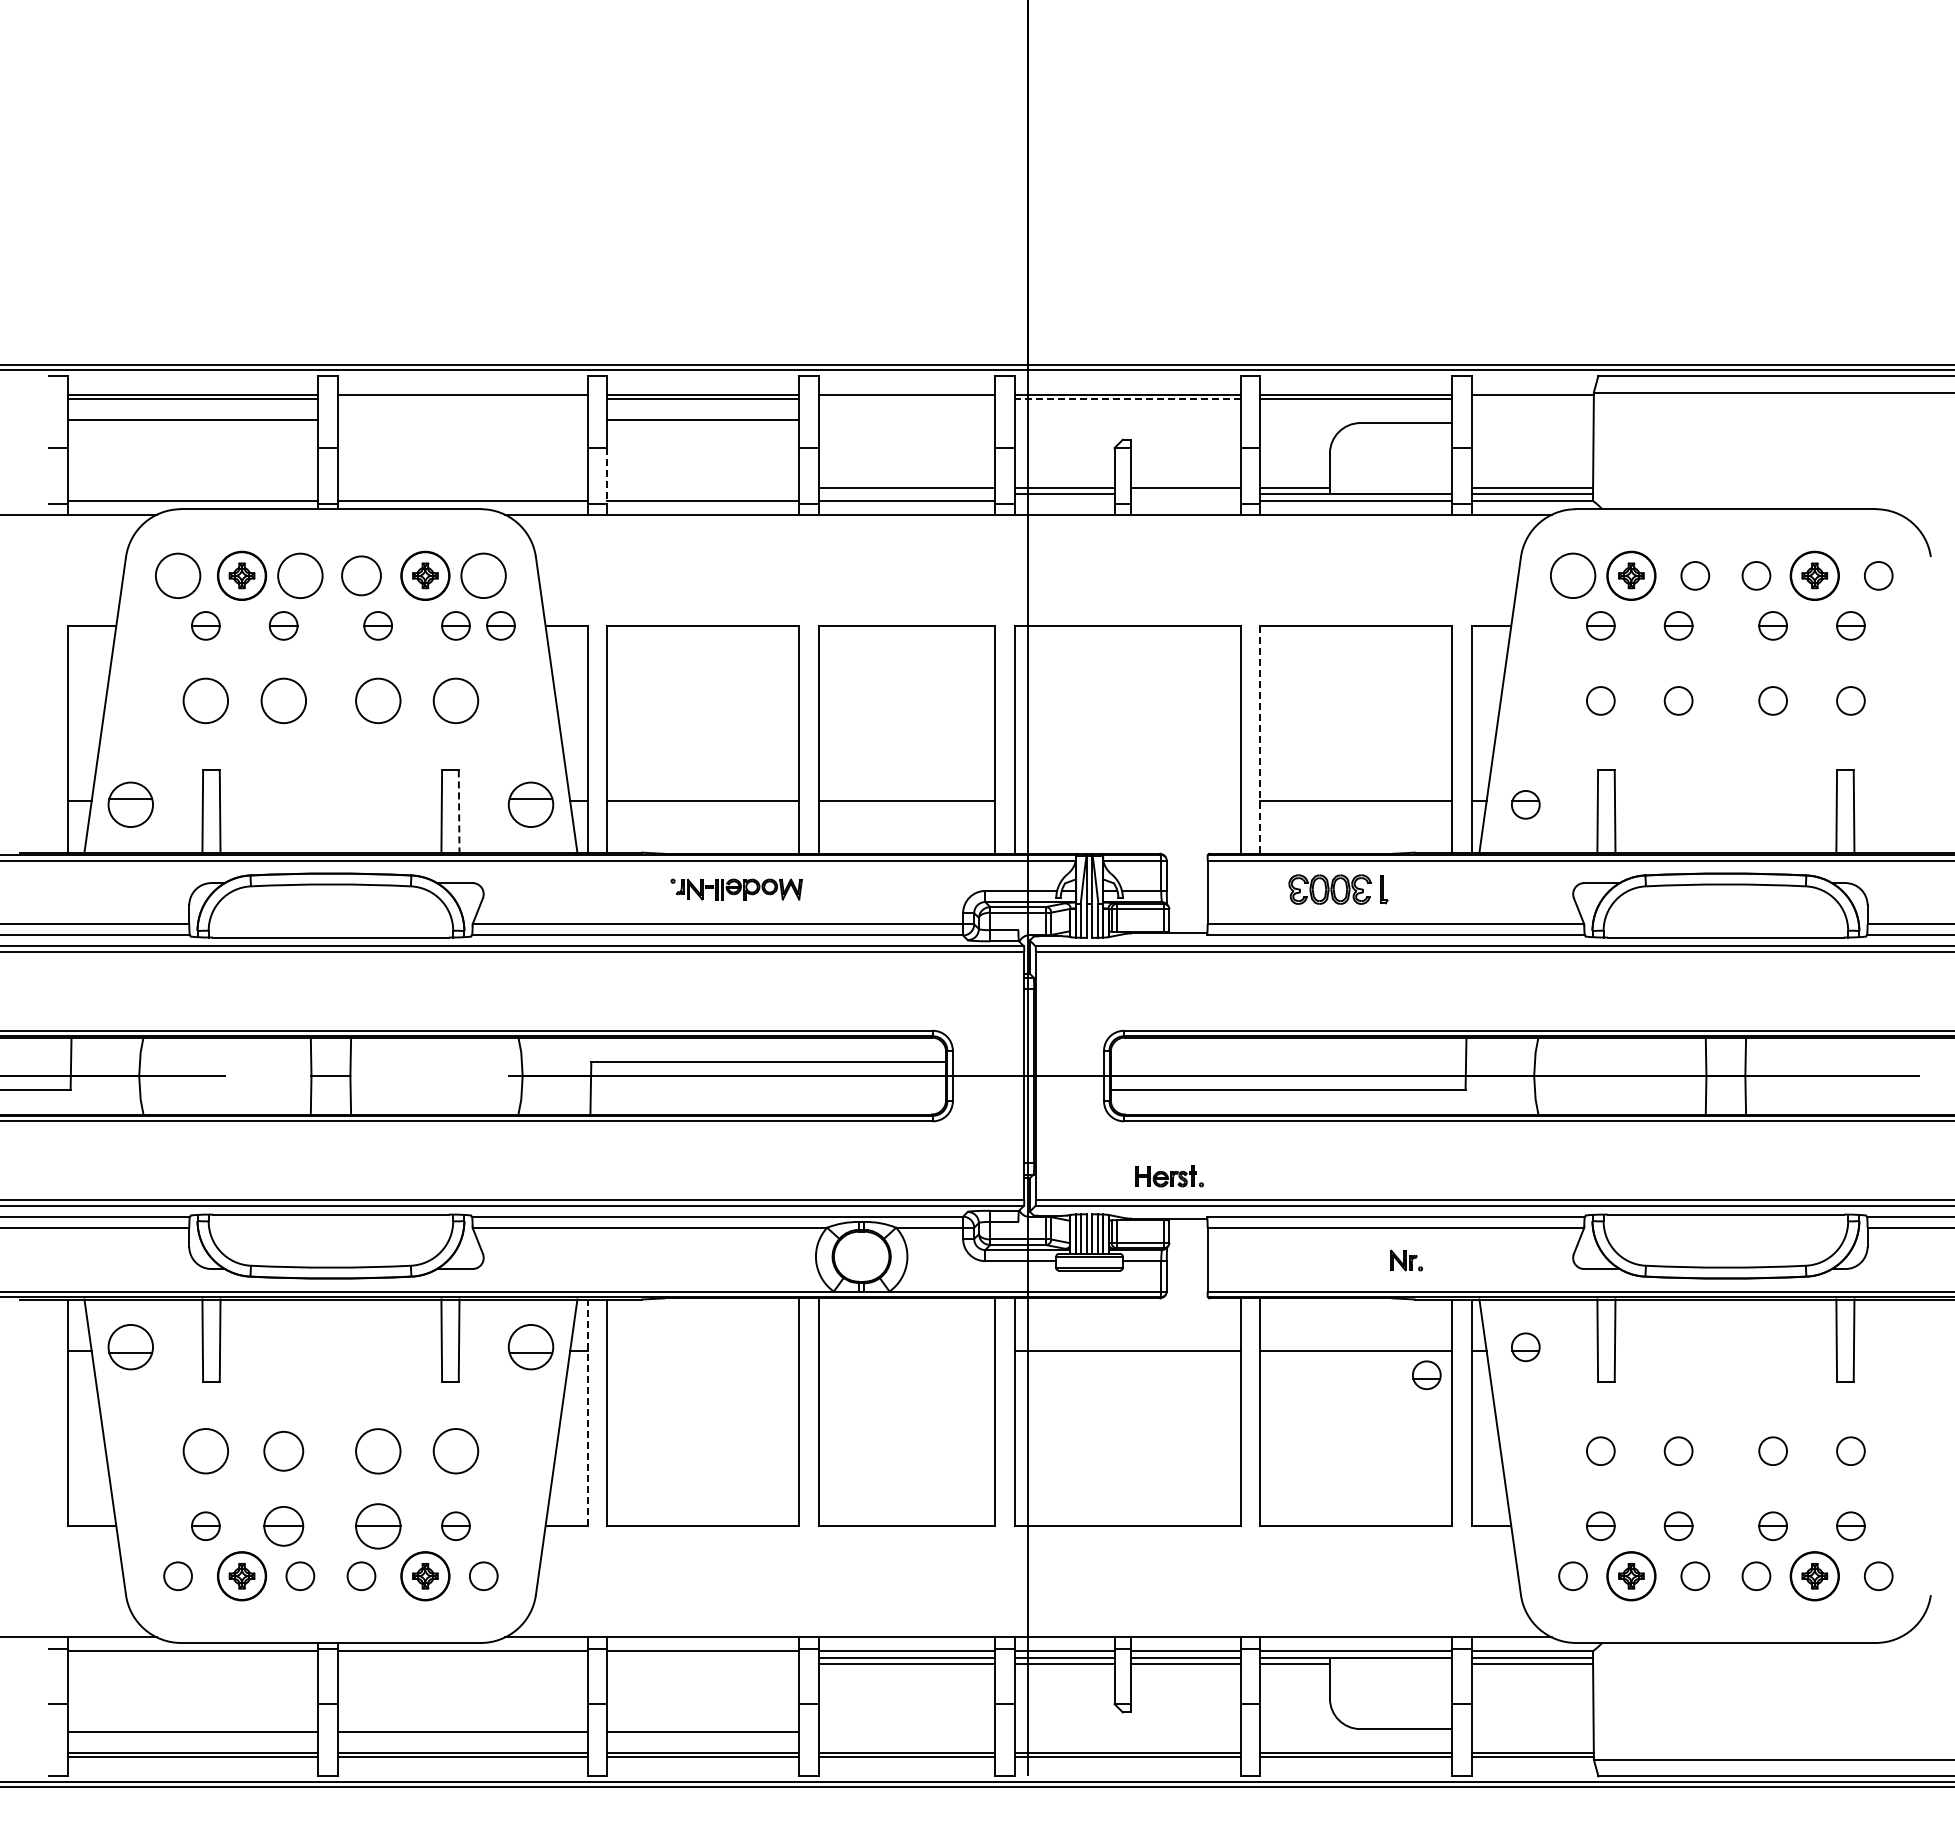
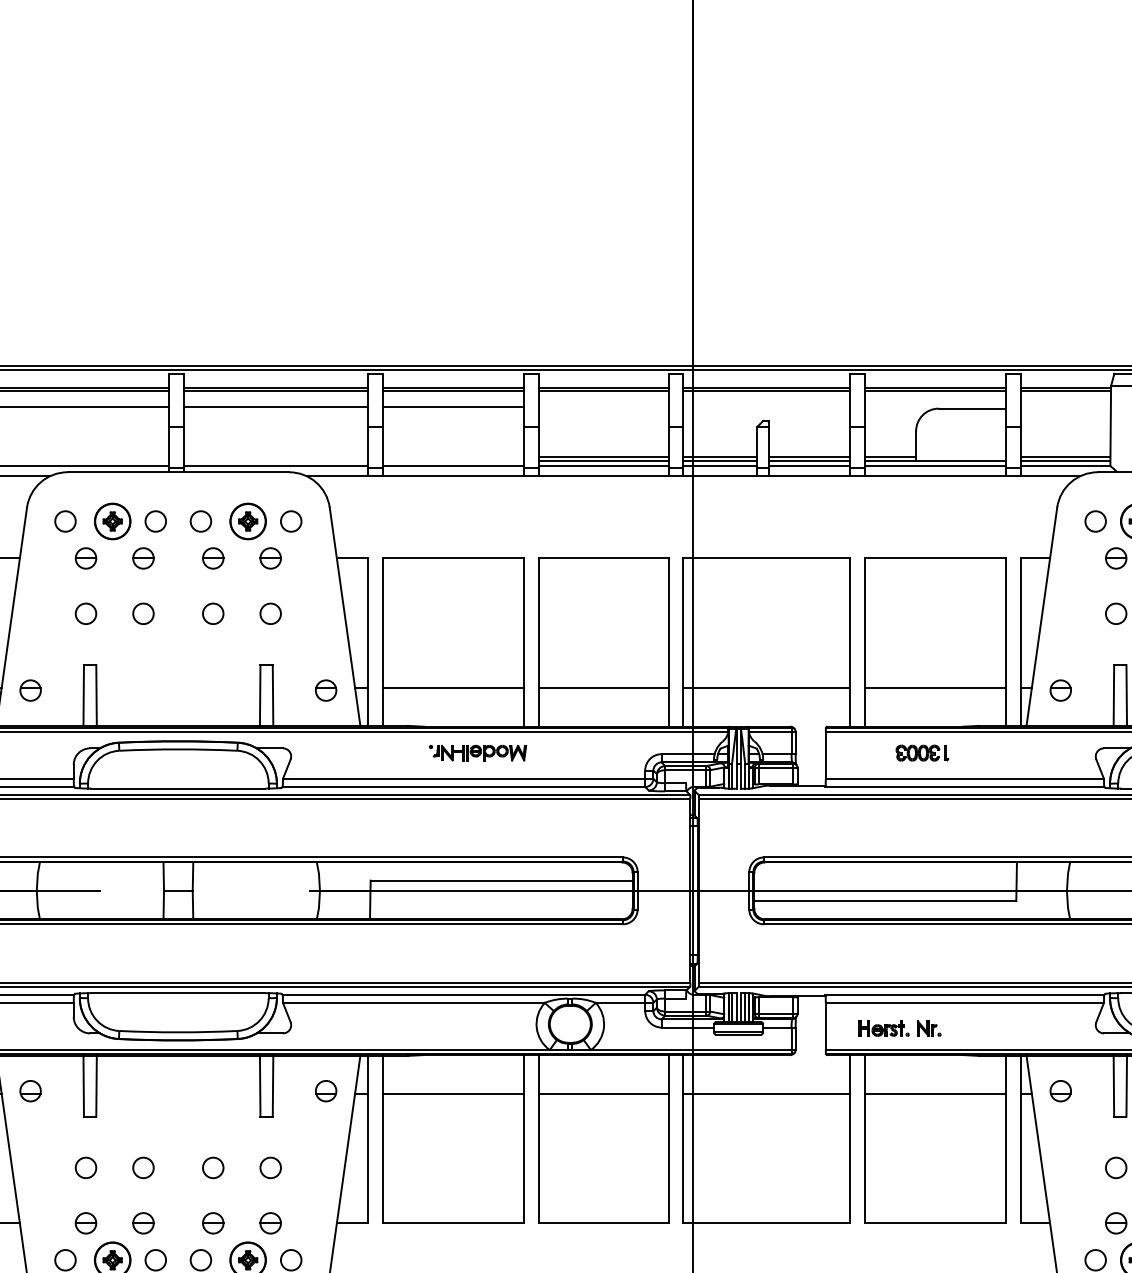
line: (462, 399) -> (275, 391), added
line: (906, 399) -> (603, 391), added
line: (1127, 399) -> (766, 391), dashed -> solid
line: (1532, 399) -> (1065, 391), added
line: (462, 420) -> (275, 406), added
line: (607, 475) -> (382, 447), dashed -> solid
line: (906, 493) -> (603, 460), added
line: (1186, 493) -> (810, 460), added
line: (1064, 500) -> (720, 465), added
line: (1186, 500) -> (810, 465), added
circle: (178, 575) -> (65, 521), size x0.62
circle: (300, 575) -> (155, 521), size x0.62
circle: (361, 575) -> (200, 521), size x0.71
circle: (483, 575) -> (291, 521), size x0.62
circle: (1572, 575) -> (1095, 521), size x0.62
part: (500, 625) -> (303, 558), removed
circle: (205, 700) -> (85, 613), size x0.62
circle: (283, 700) -> (143, 613), size x0.62
circle: (377, 700) -> (212, 613), size x0.62
circle: (455, 700) -> (270, 613), size x0.62
line: (1260, 739) -> (864, 642), dashed -> solid
line: (1127, 800) -> (766, 687), added
part: (130, 804) -> (30, 690), size x0.62
part: (530, 804) -> (325, 690), size x0.62
line: (459, 812) -> (273, 696), dashed -> solid
part: (1338, 889) -> (922, 753), size x0.71
part: (1169, 1176) -> (884, 1028), moved
part: (1406, 1260) -> (929, 1028), moved
part: (130, 1347) -> (30, 1091), size x0.62
part: (530, 1347) -> (325, 1091), size x0.62
line: (703, 1351) -> (453, 1094), added
line: (906, 1351) -> (603, 1094), added
part: (1426, 1375) -> (987, 1112), removed
line: (587, 1412) -> (367, 1139), dashed -> solid
circle: (283, 1450) -> (143, 1167), size x0.71
circle: (377, 1450) -> (212, 1167), size x0.62
circle: (205, 1451) -> (85, 1168), size x0.62
circle: (455, 1451) -> (270, 1168), size x0.62
part: (283, 1525) -> (143, 1222), size x0.71
part: (377, 1525) -> (212, 1222), size x0.62

